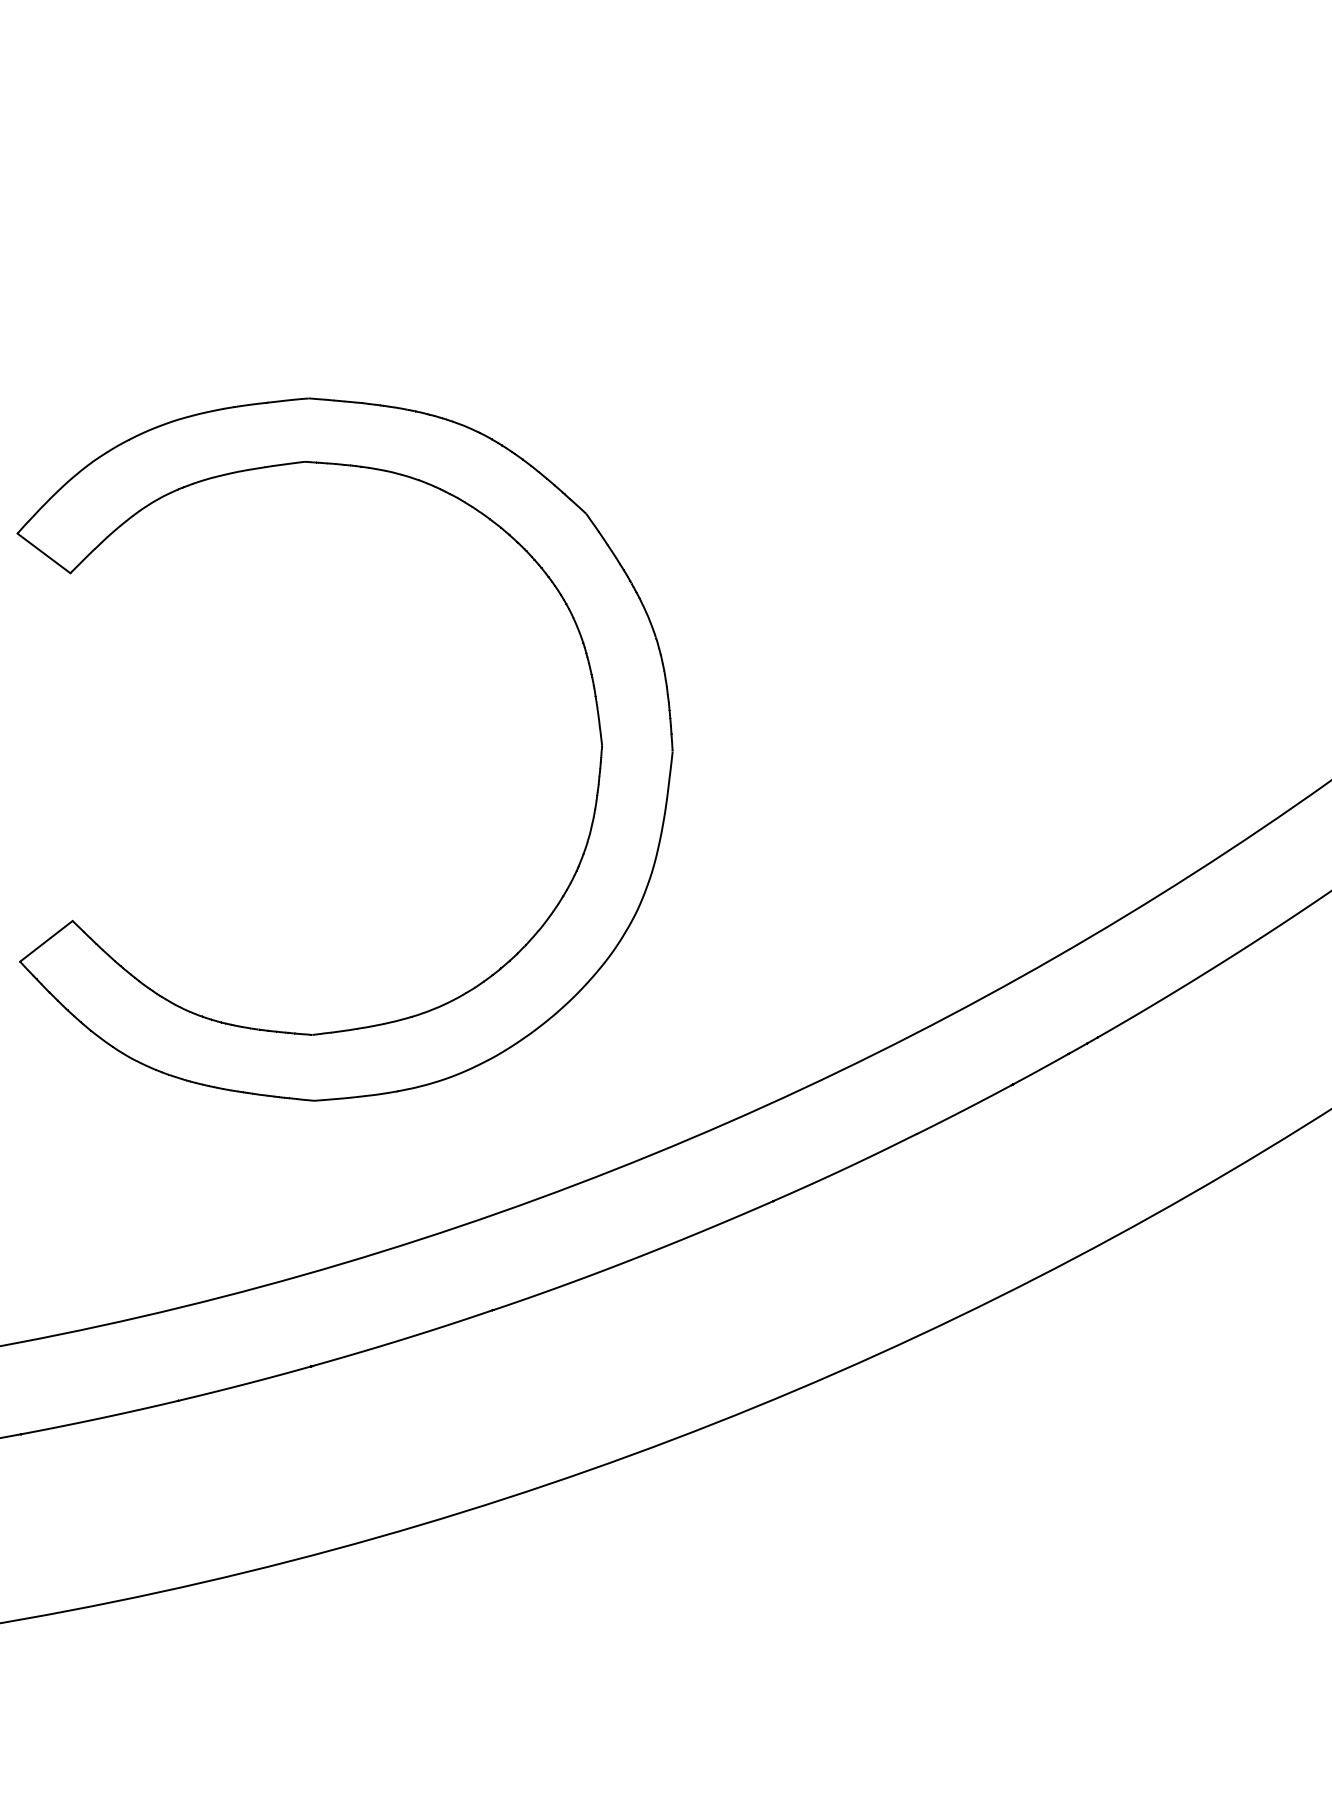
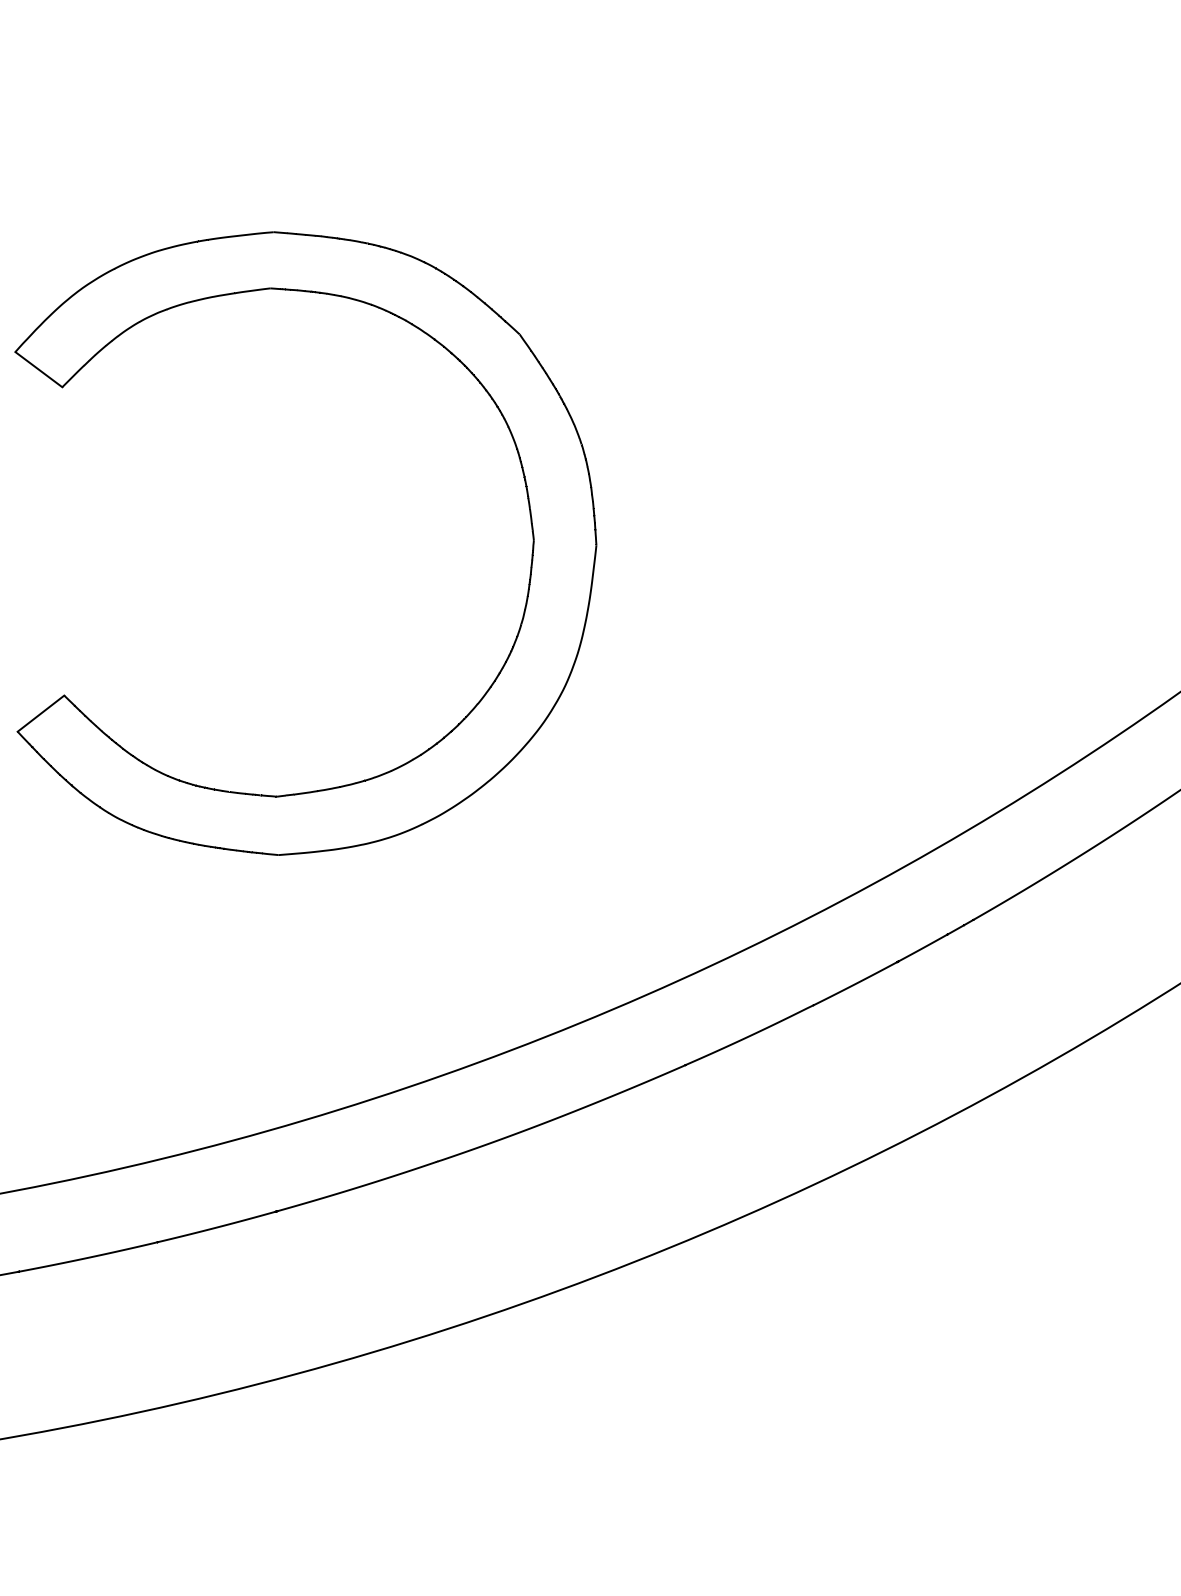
part: (597, 716) -> (529, 514), moved

